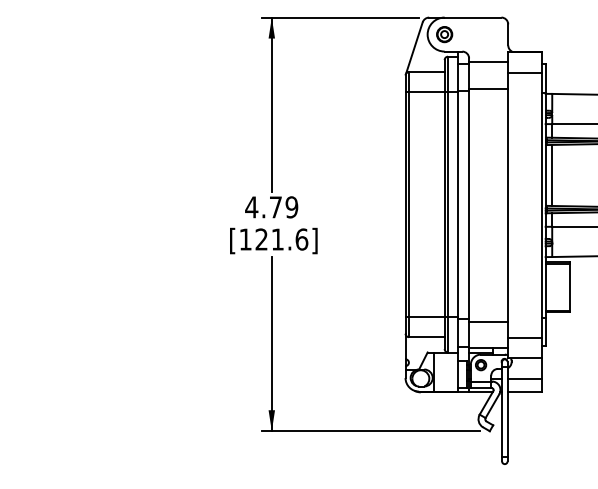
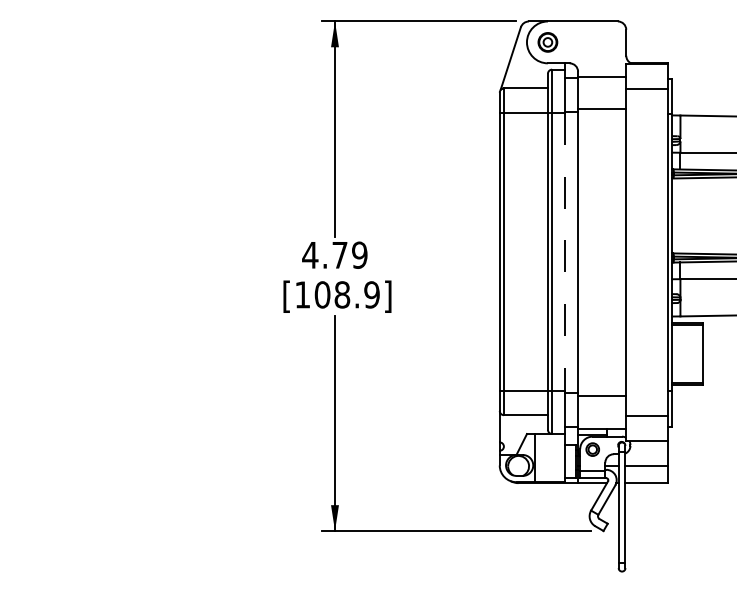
line: (552, 174) -> (680, 214), removed
line: (458, 204) -> (564, 251), solid -> dashed
text: (281, 239) -> (346, 294), [121.6] -> [108.9]

